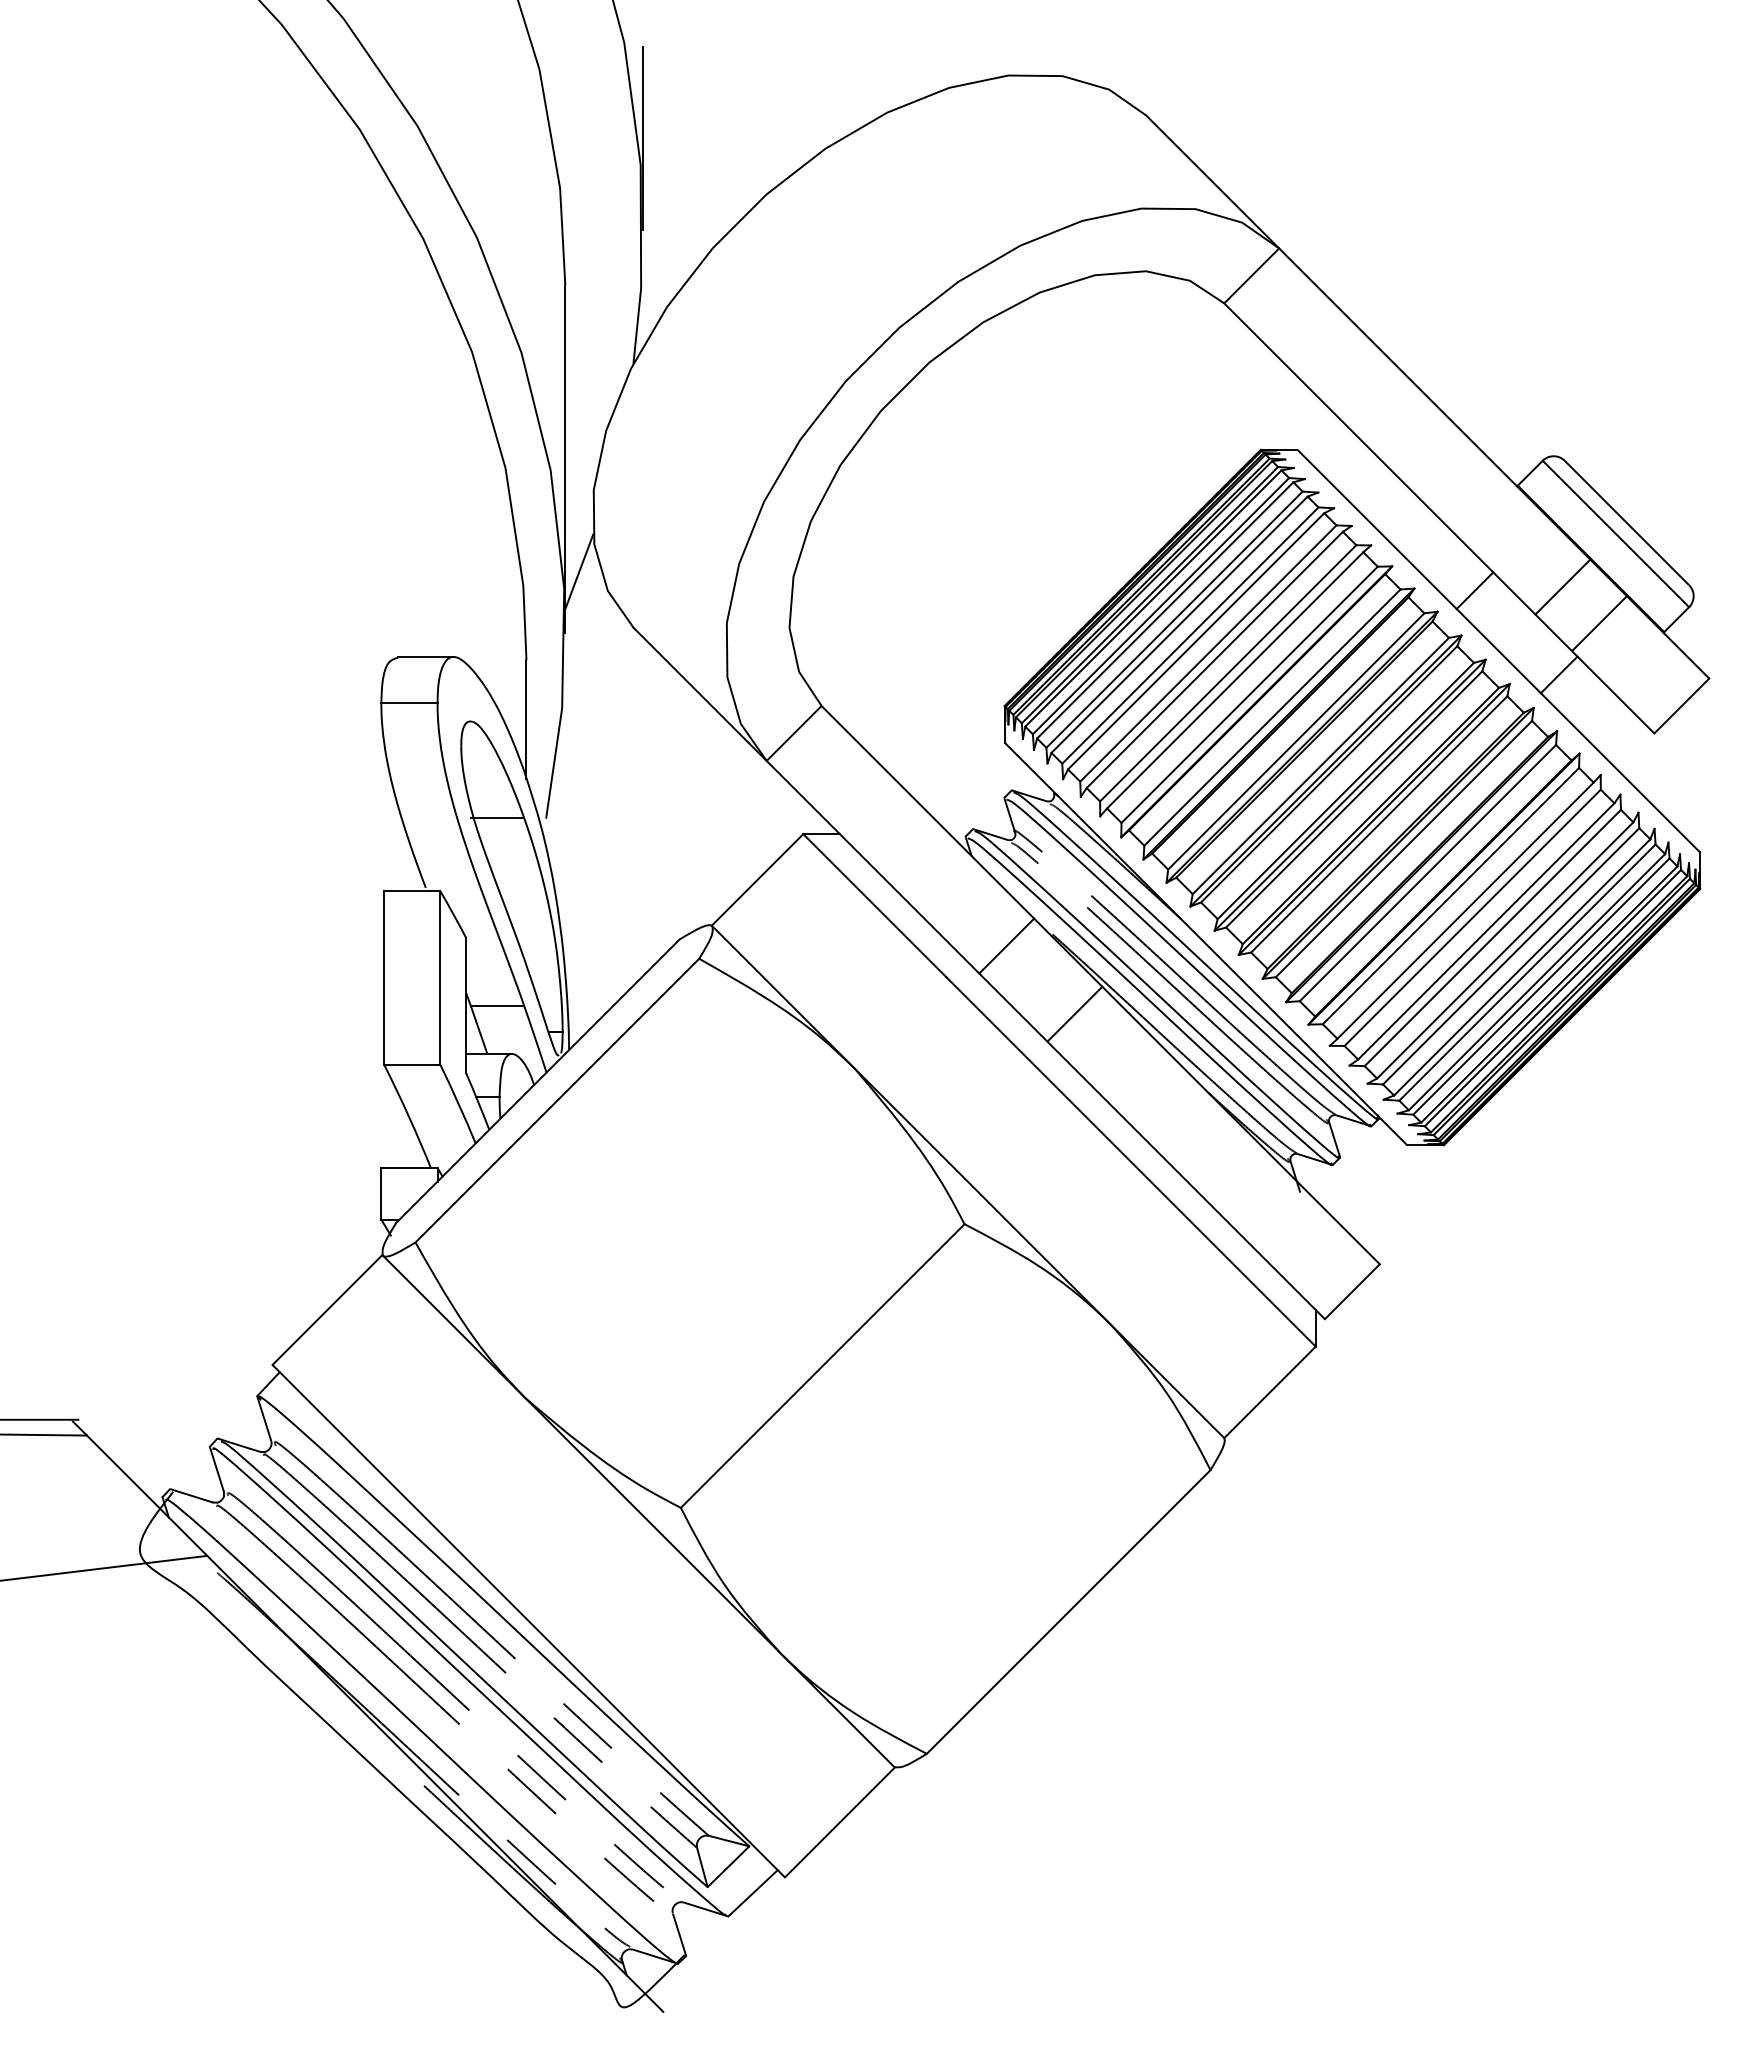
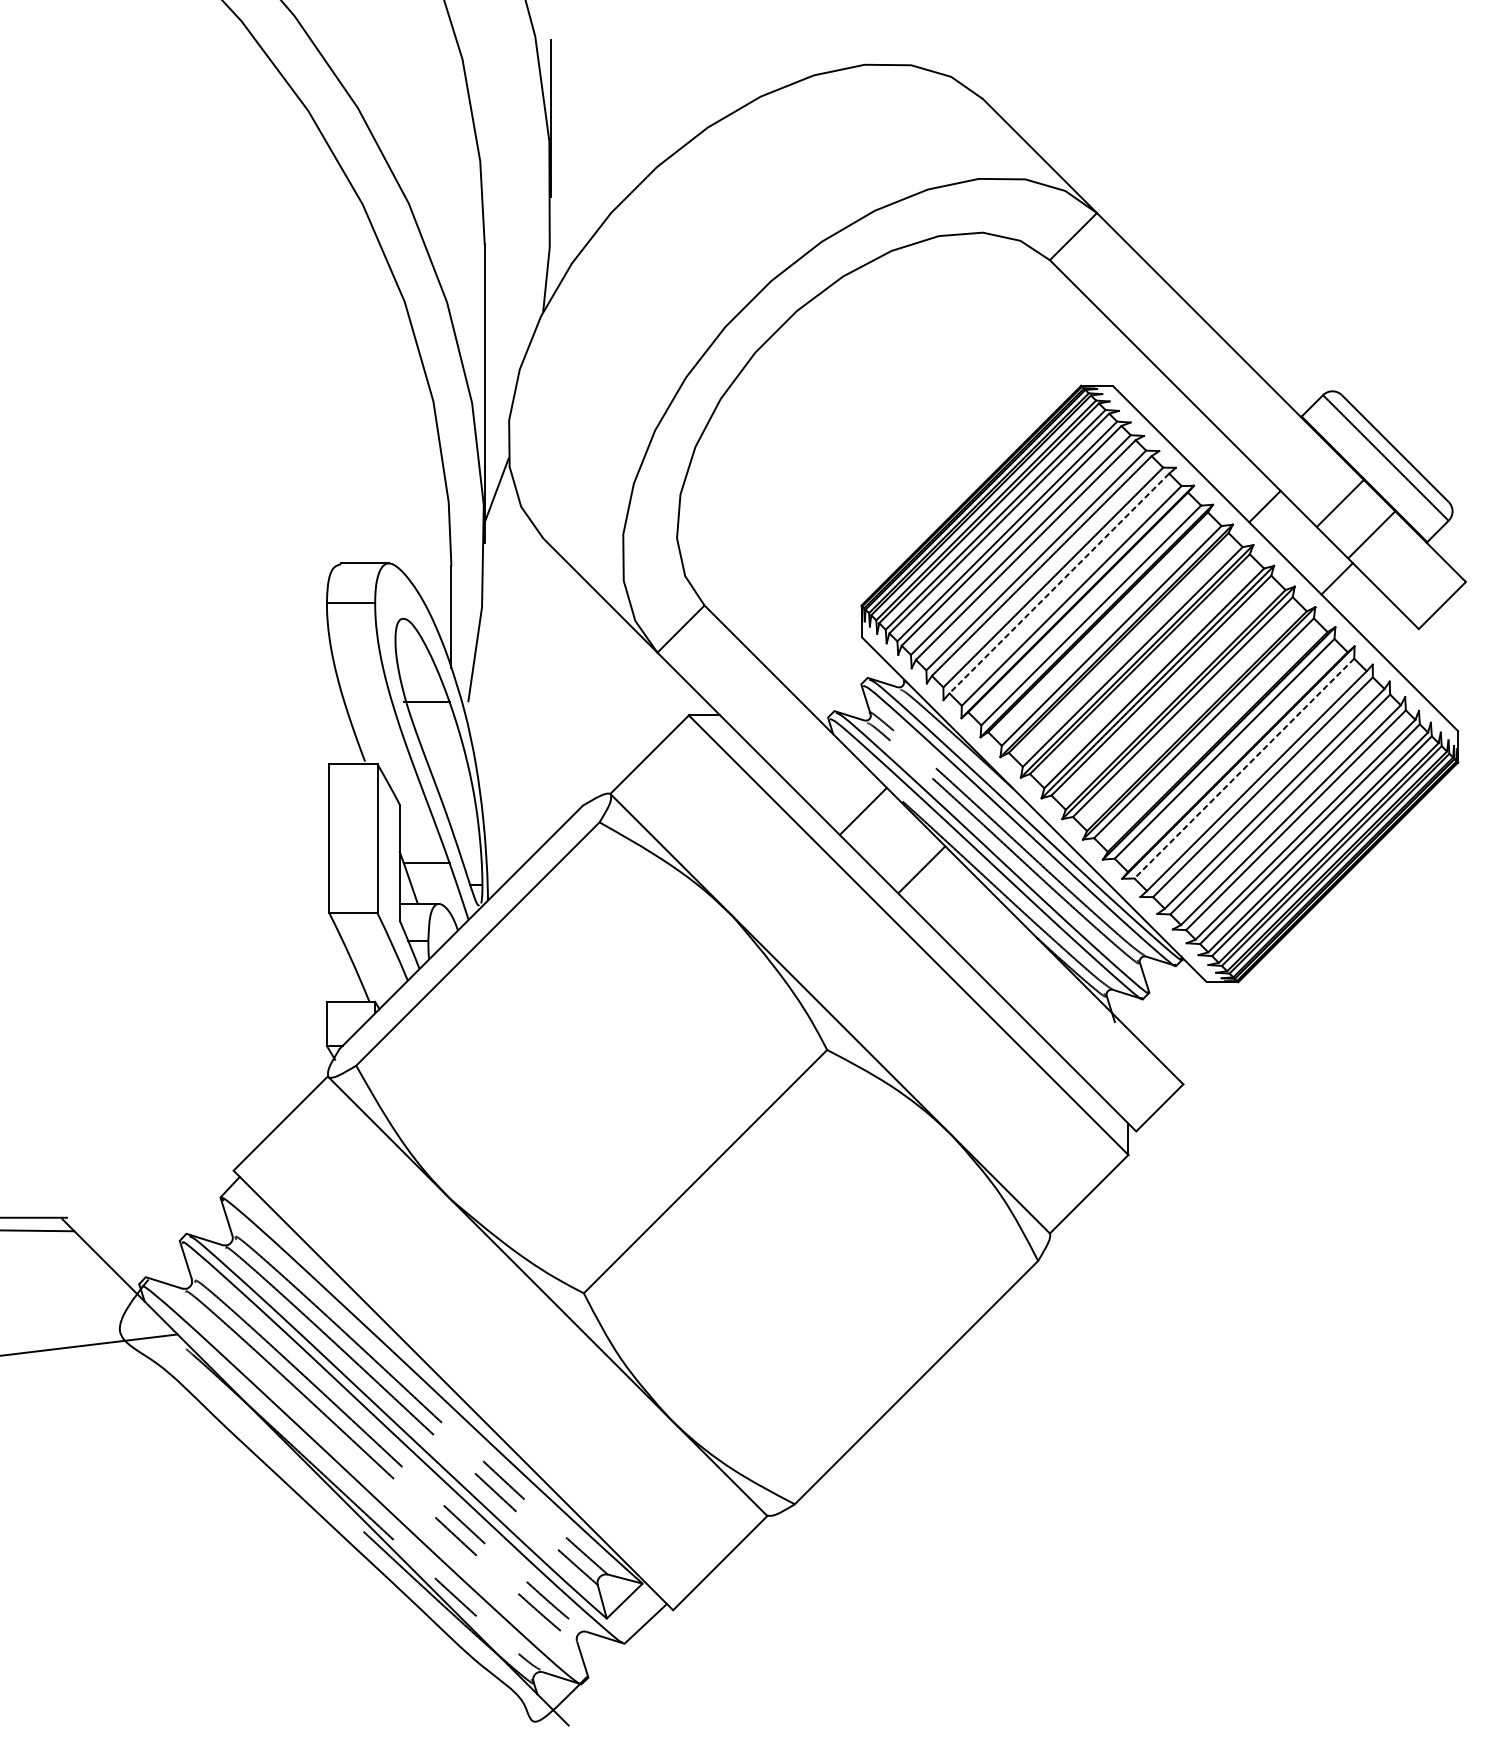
line: (1234, 680) -> (1058, 583), solid -> dashed
line: (1450, 896) -> (1243, 768), solid -> dashed

